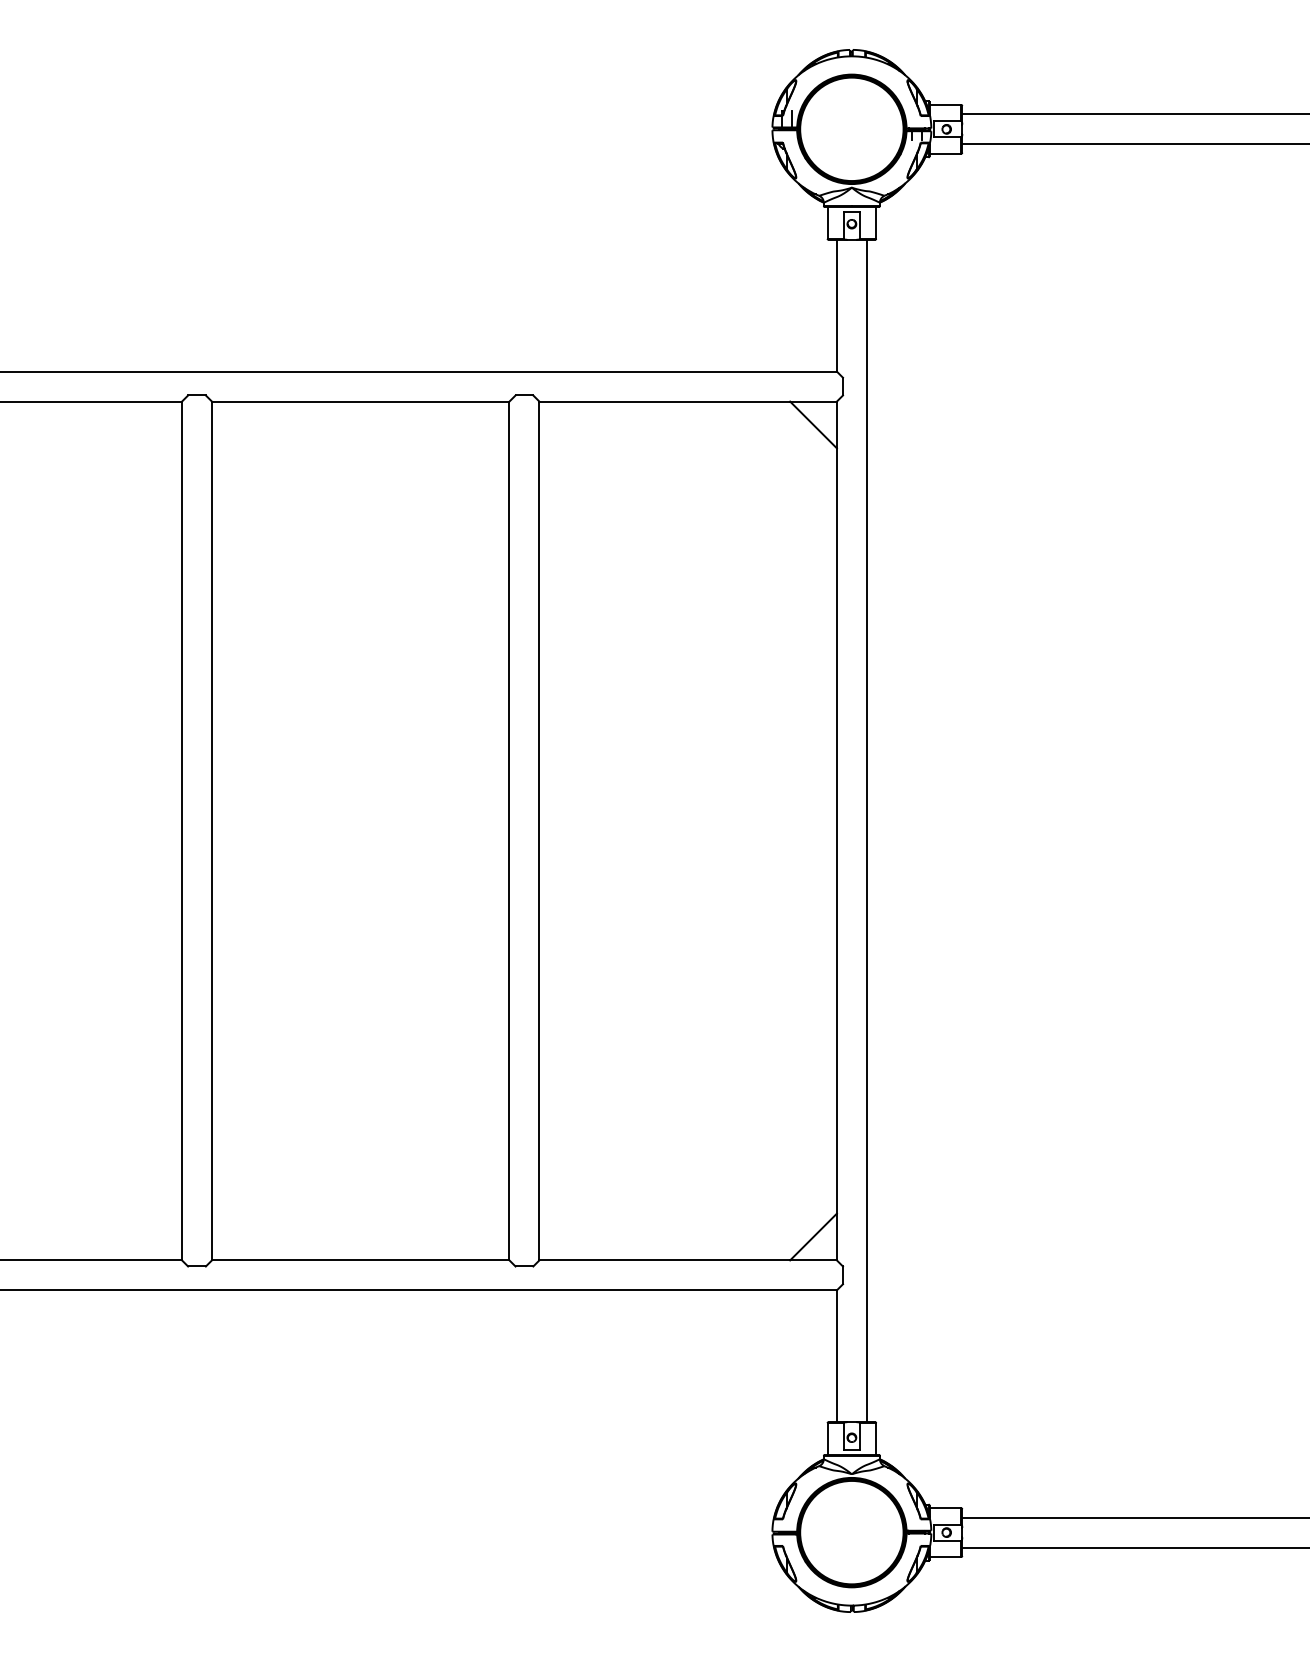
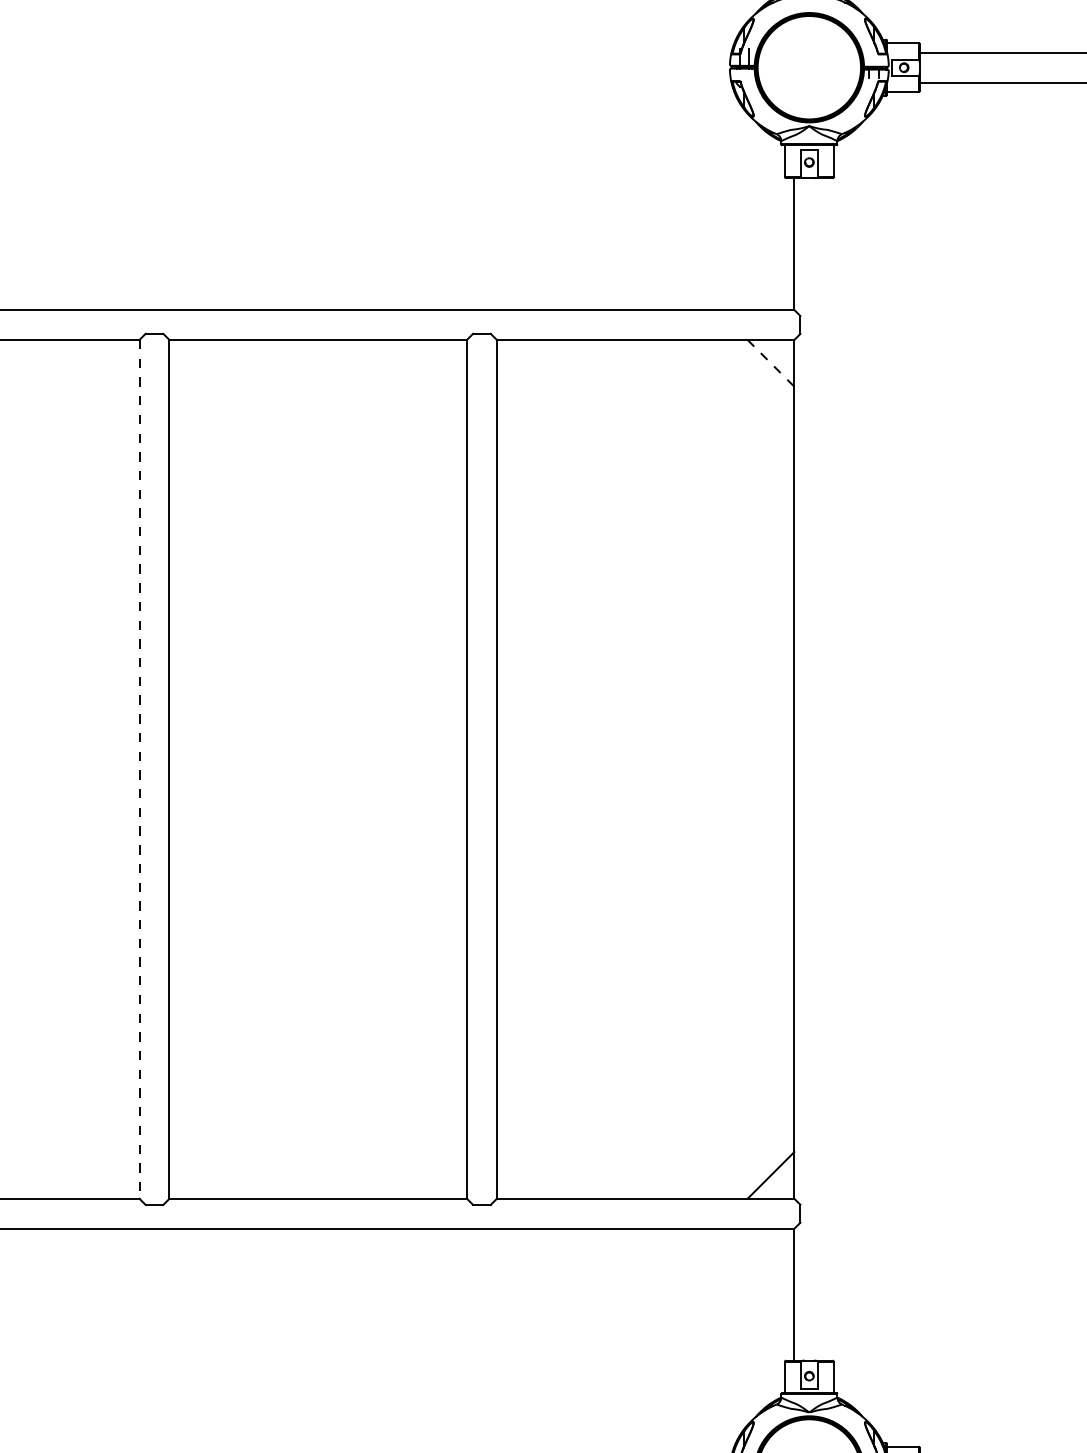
line: (813, 425) -> (770, 363), solid -> dashed
line: (866, 830) -> (823, 768), removed
line: (182, 831) -> (139, 769), solid -> dashed

